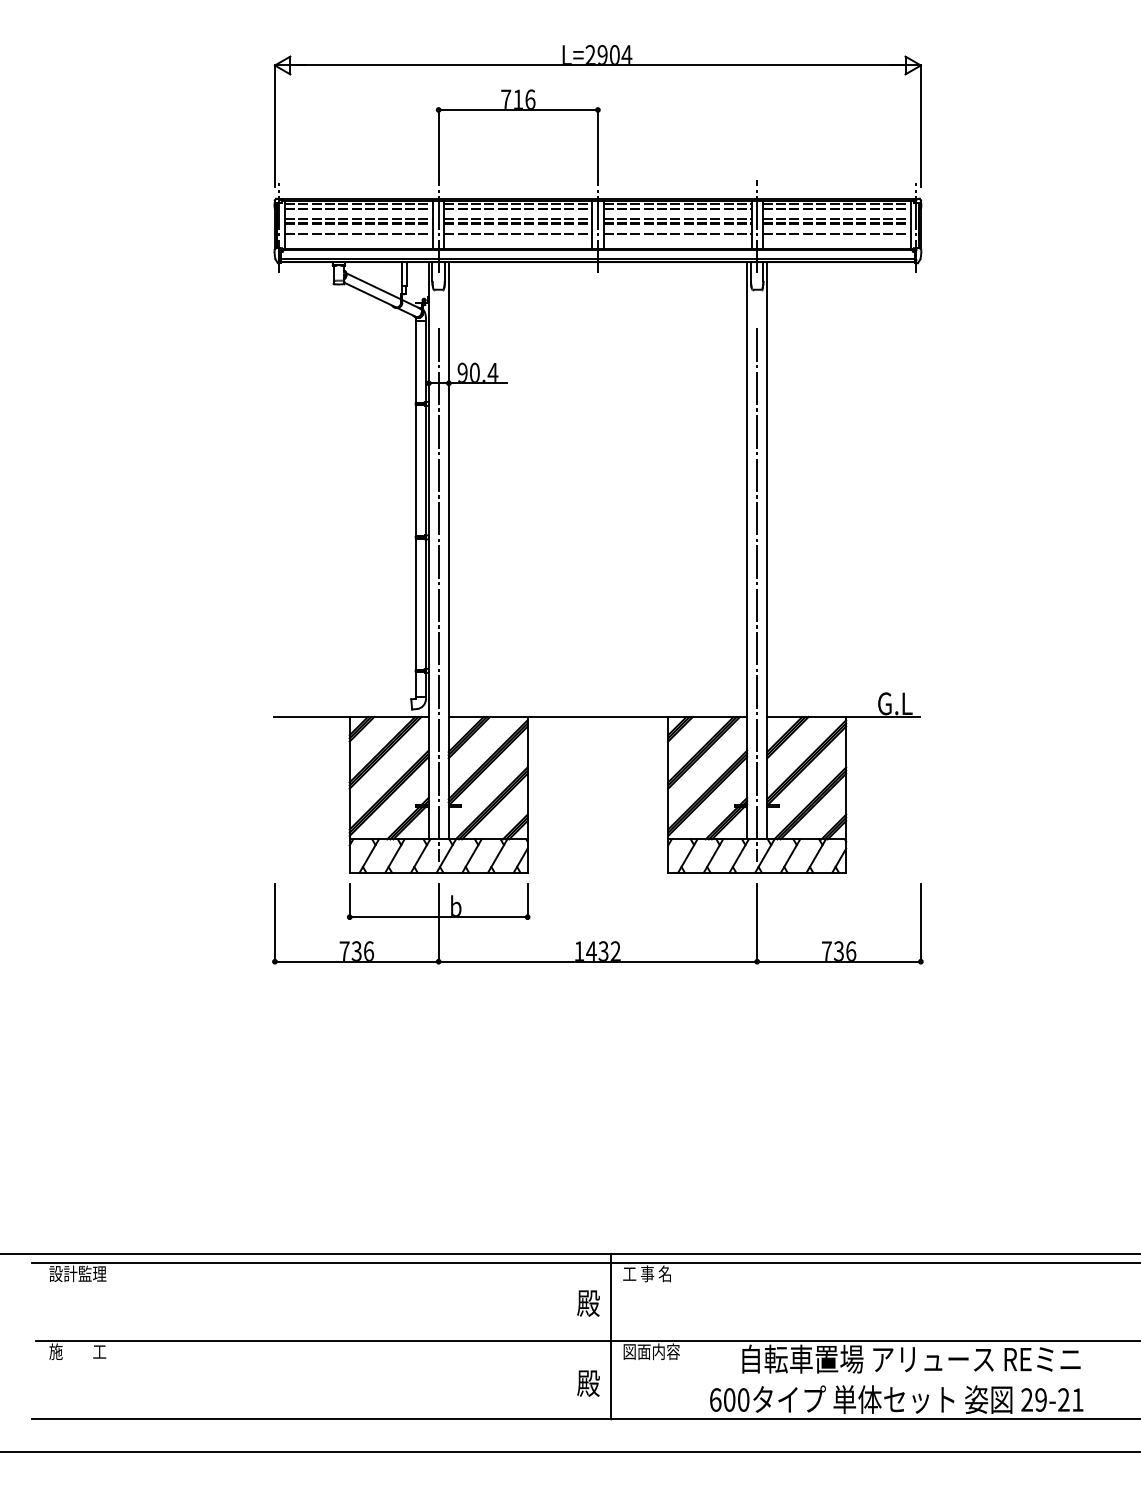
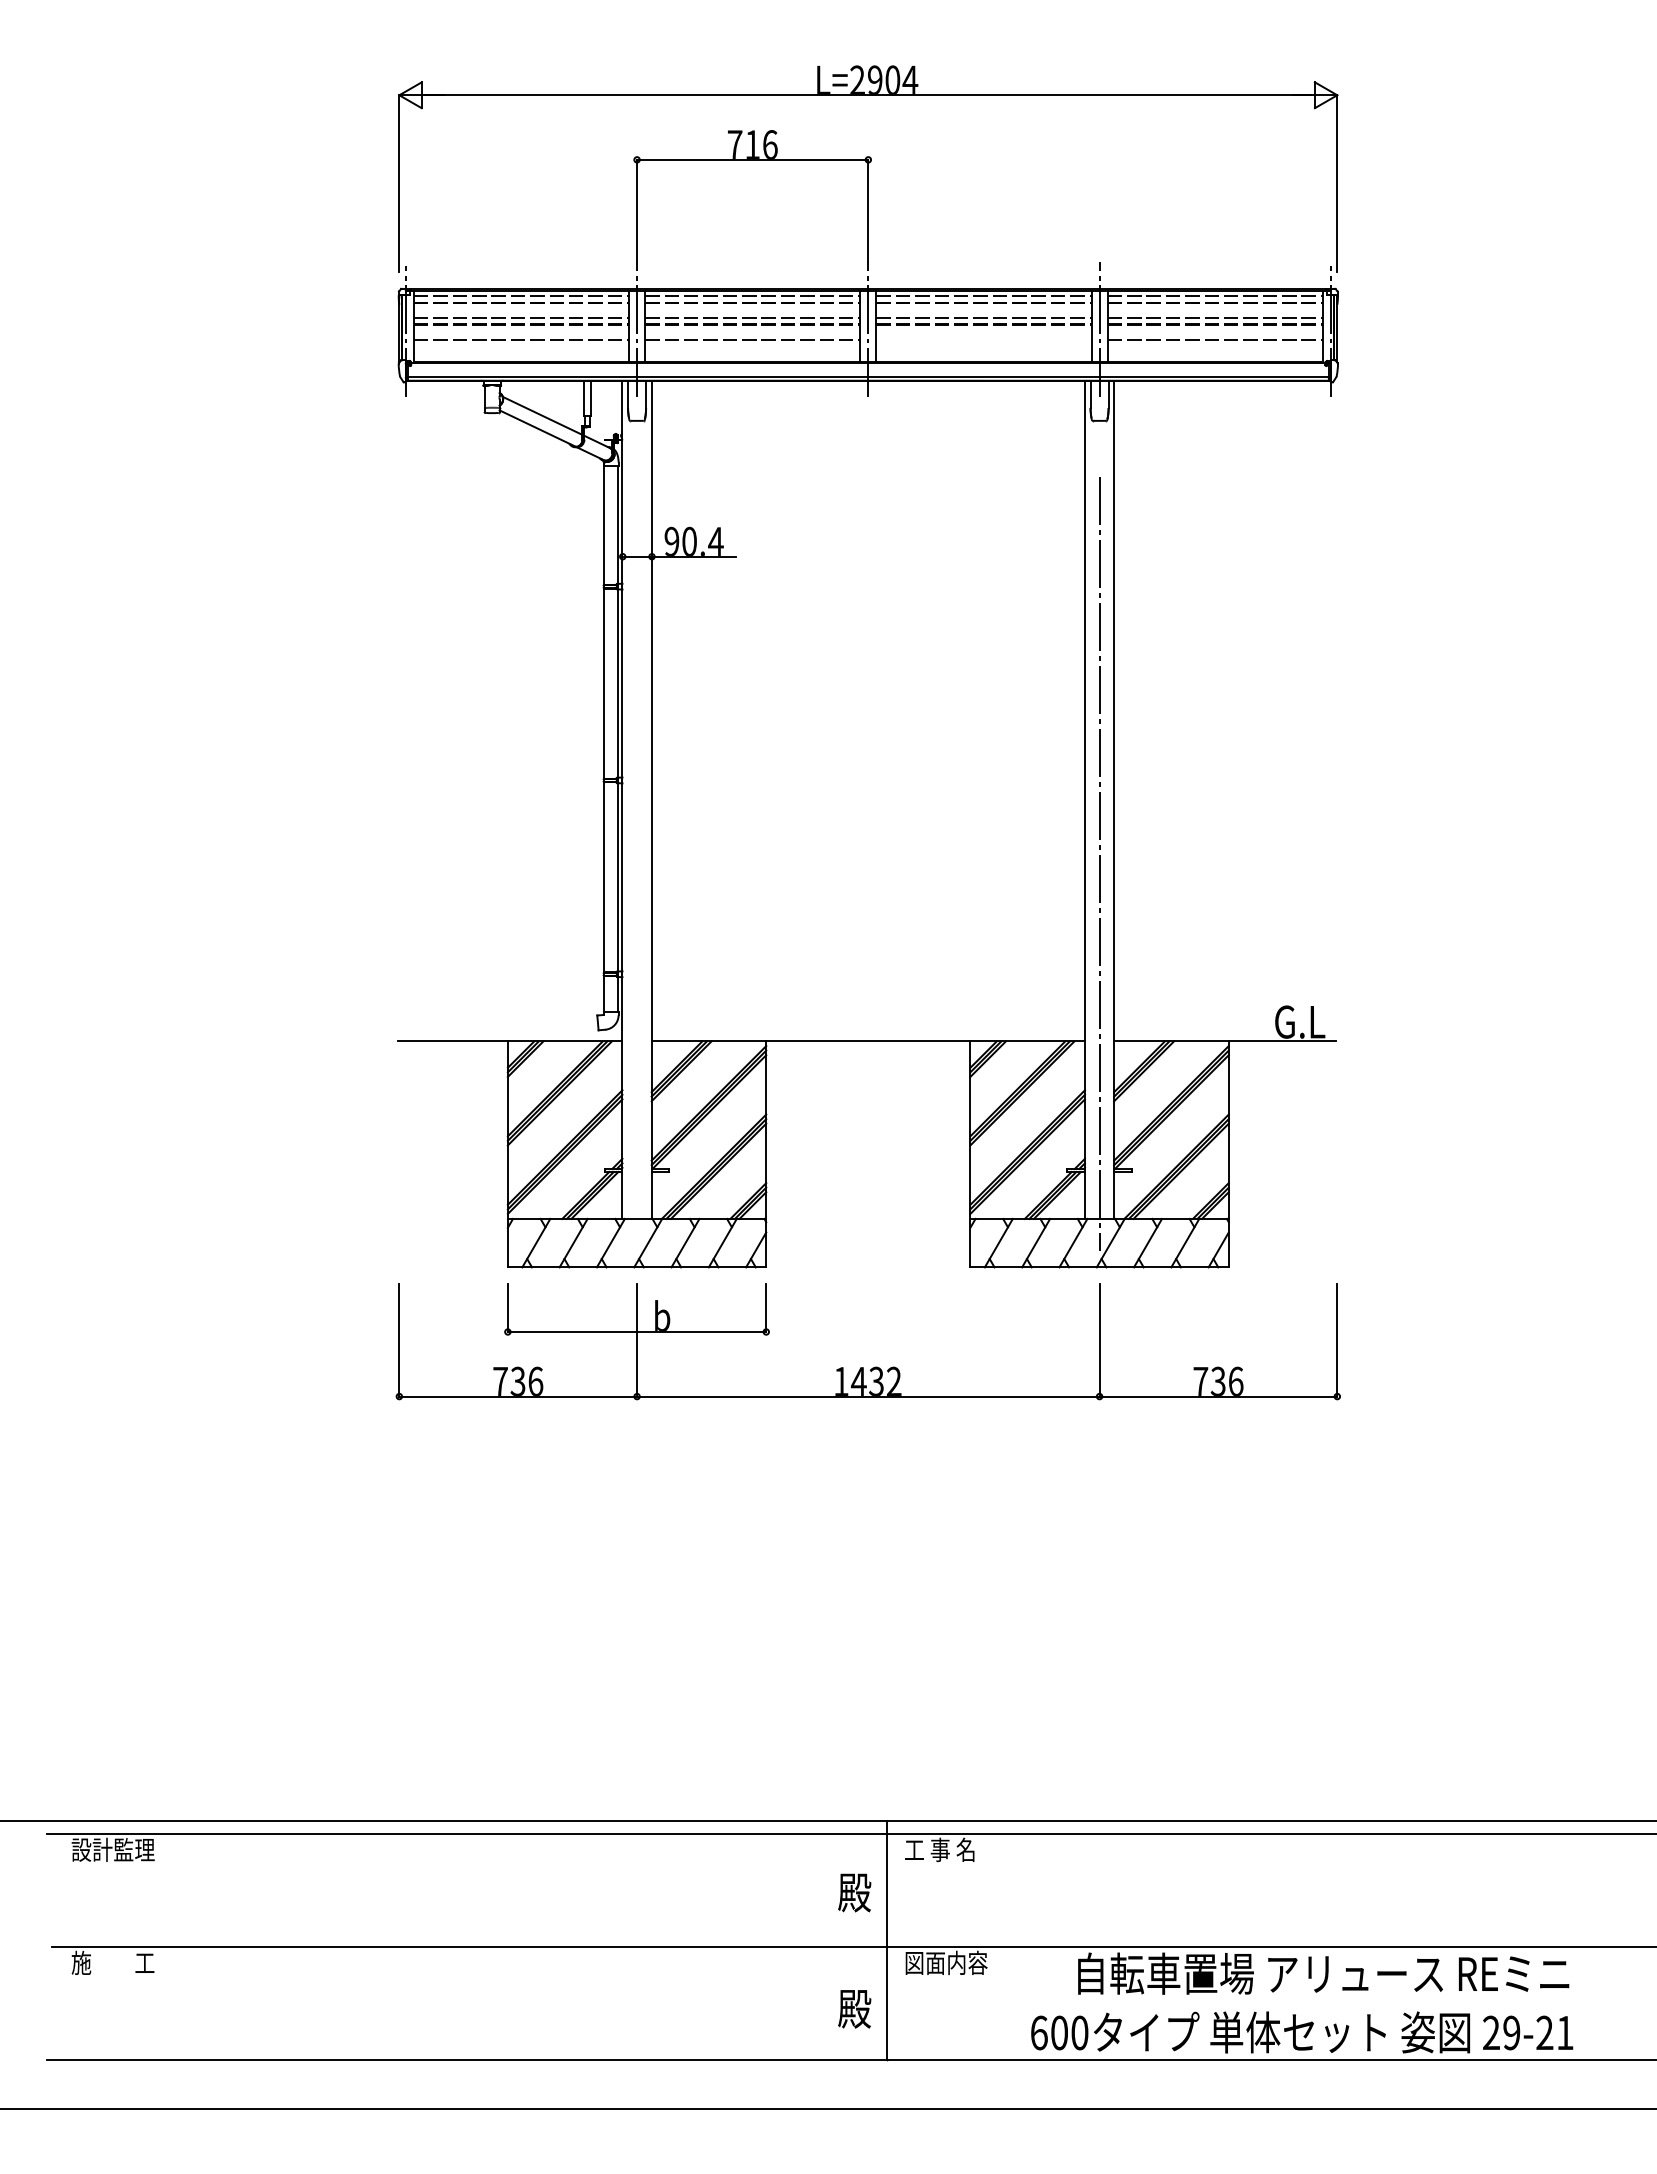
line: (677, 233) -> (983, 339), removed
line: (438, 594) -> (636, 863), removed

